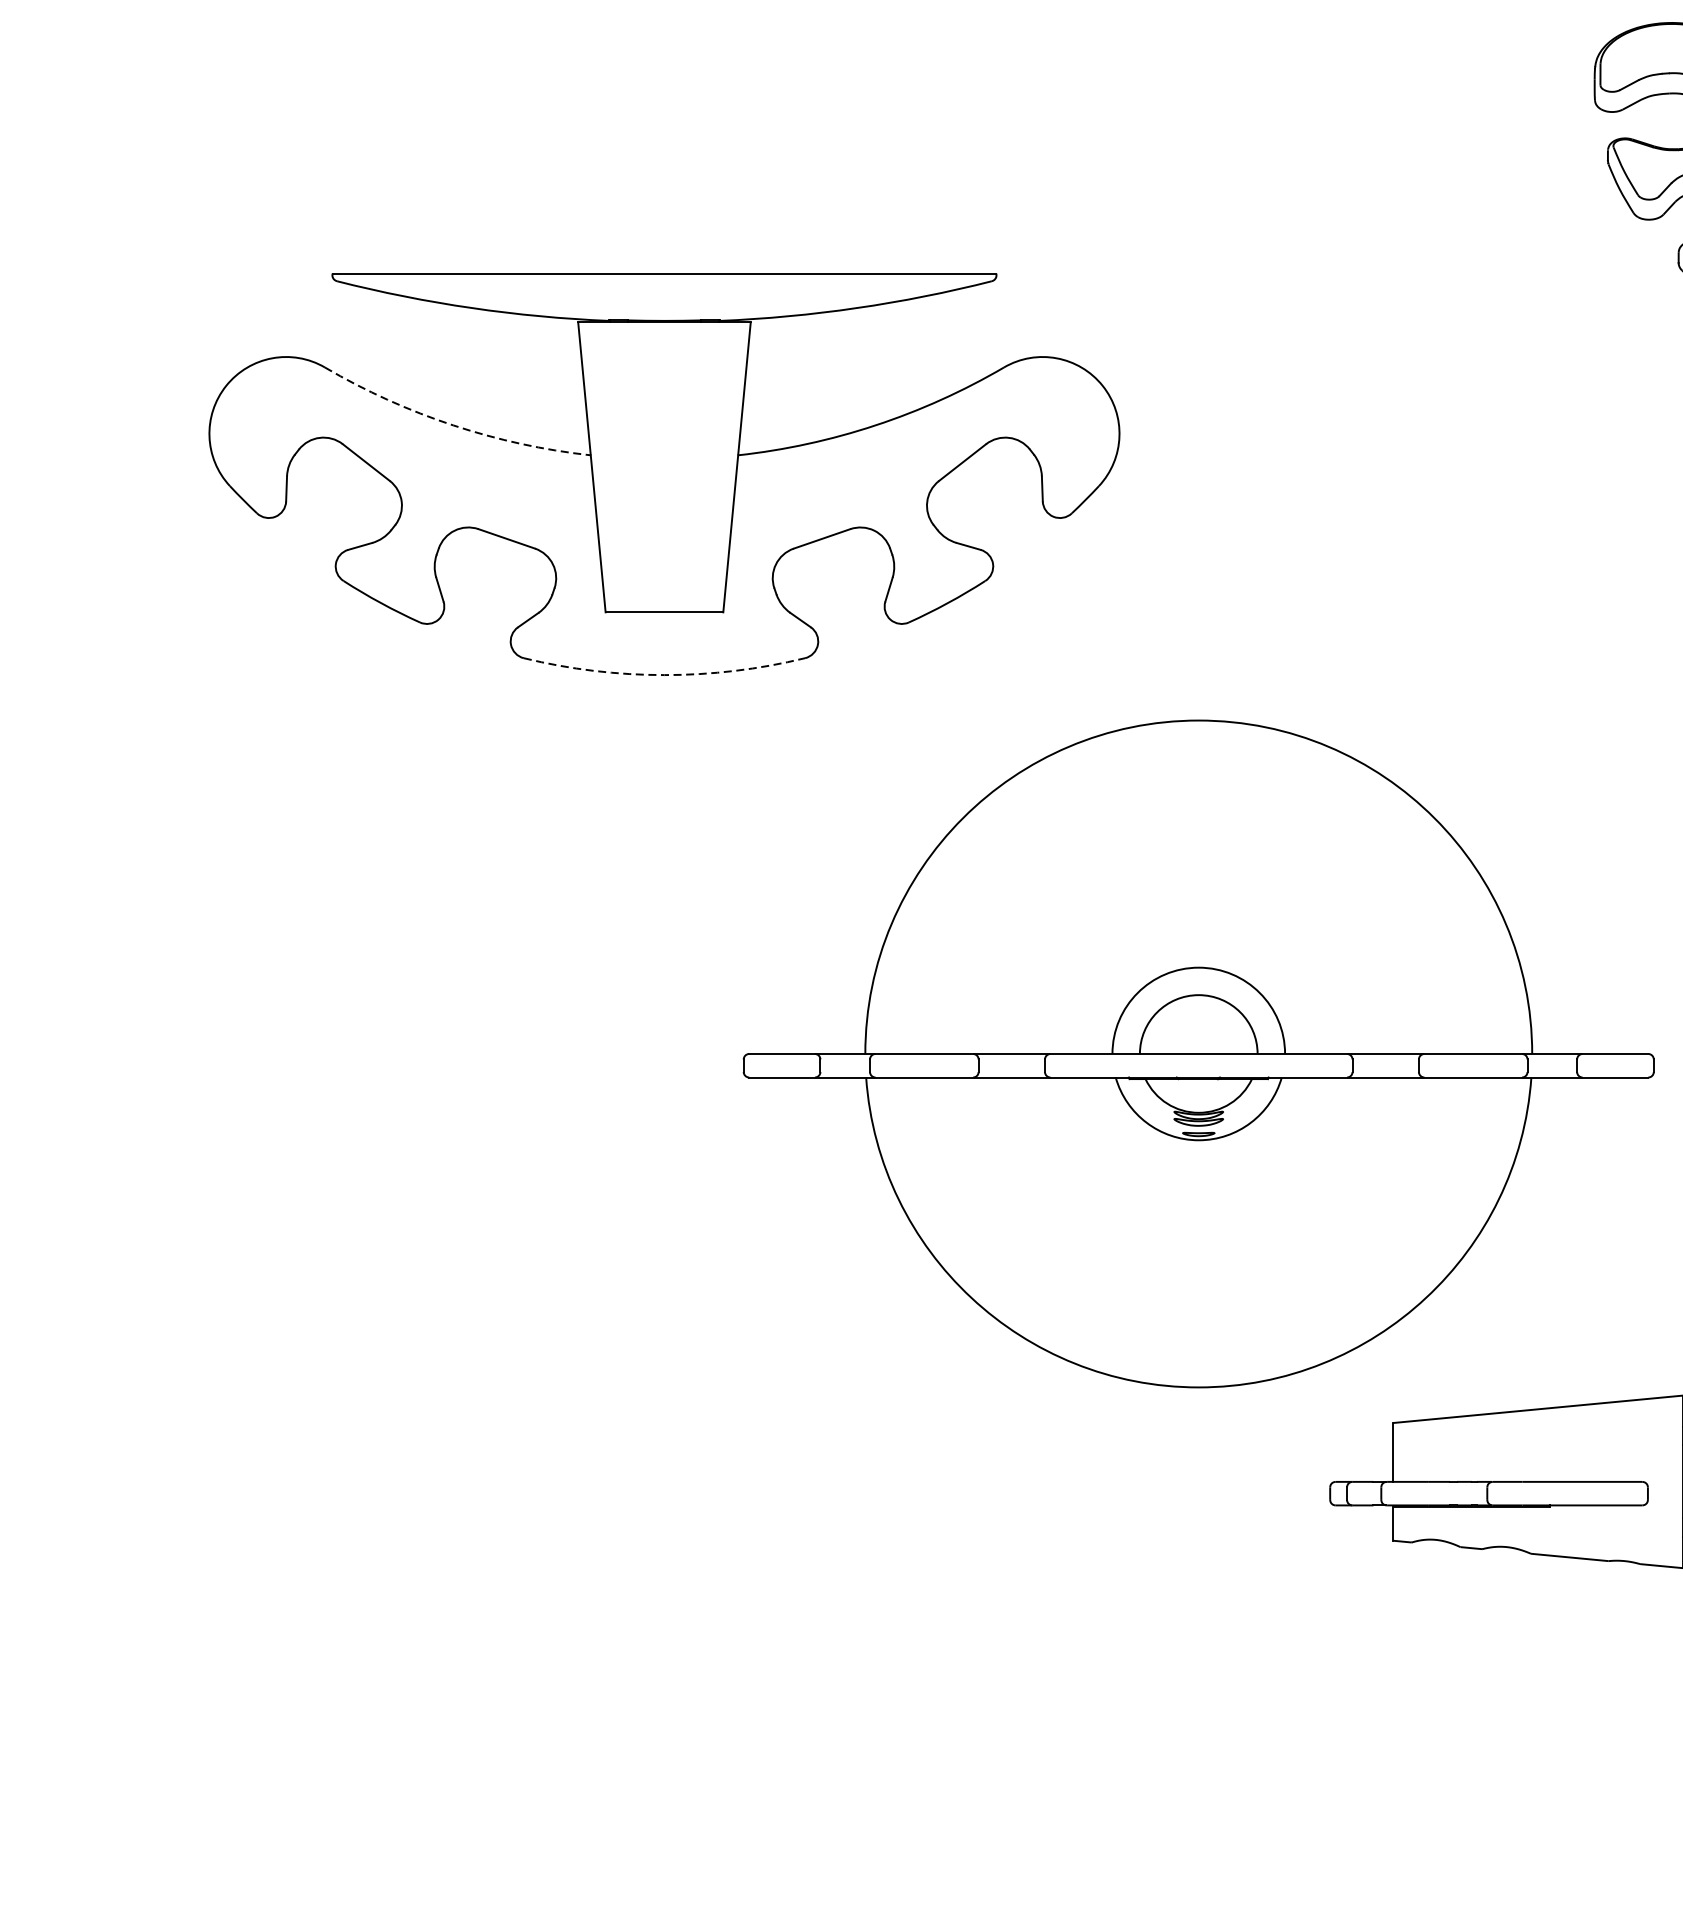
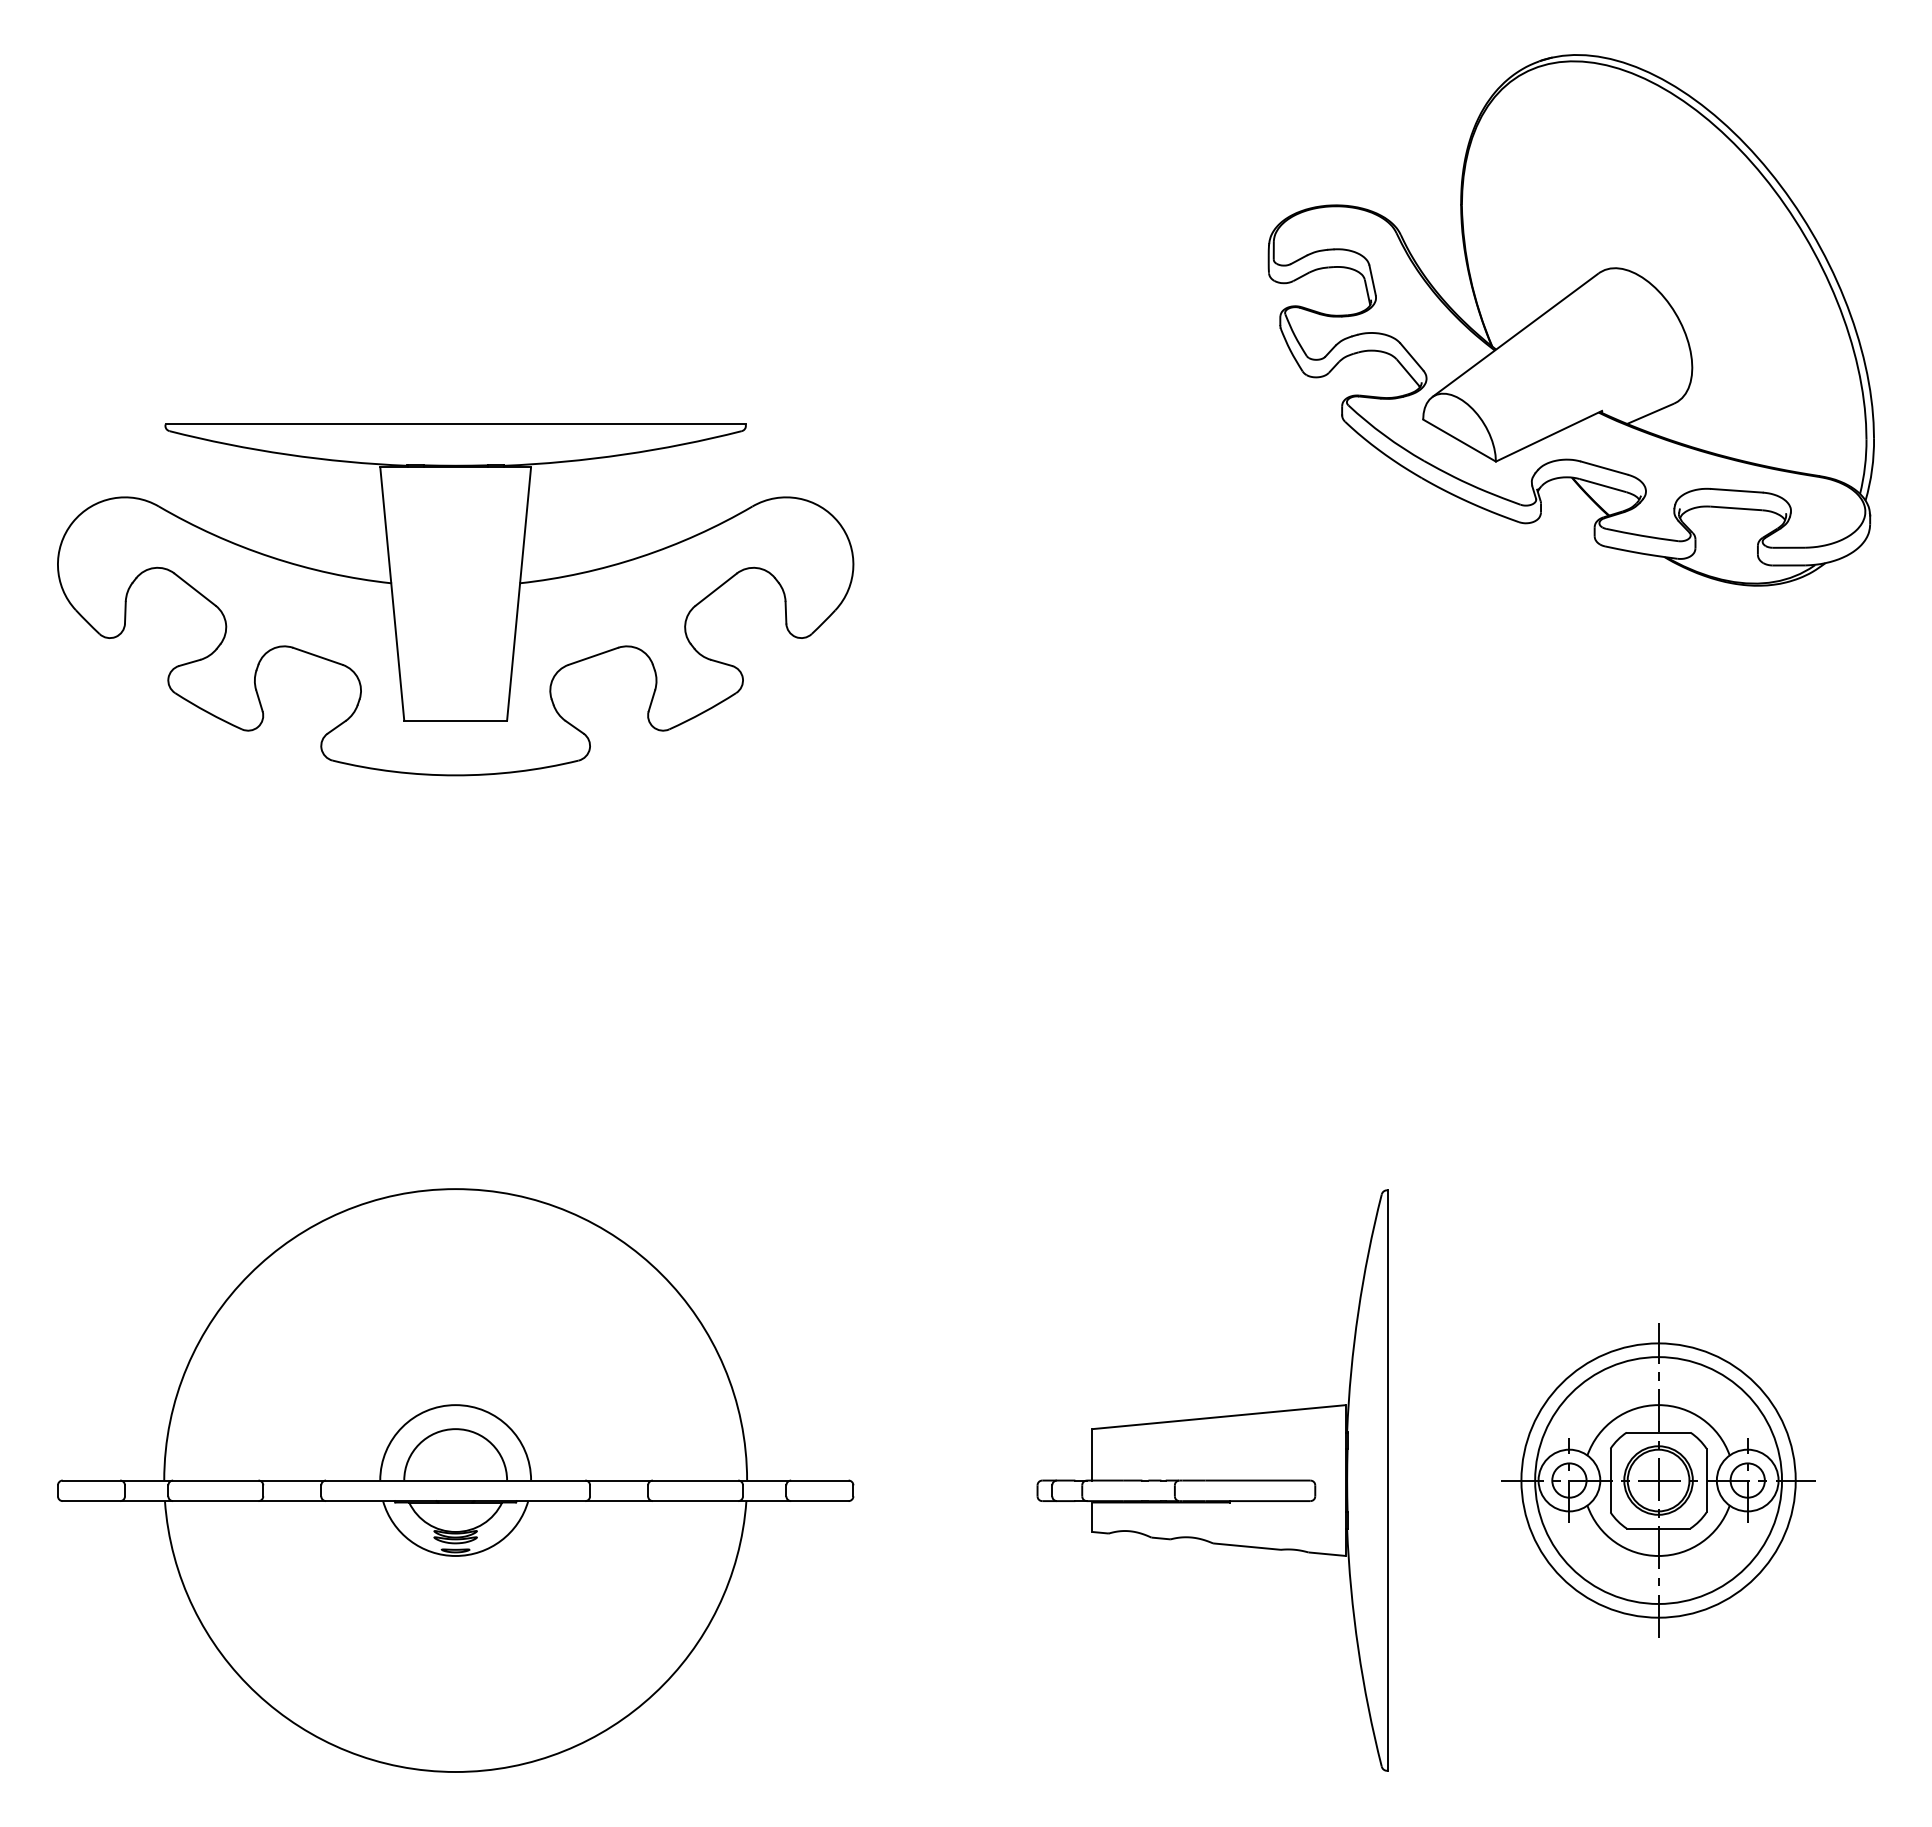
arc: (453, 425) -> (271, 557), dashed -> solid
arc: (664, 675) -> (455, 775), dashed -> solid
part: (1198, 1053) -> (455, 1480), moved

